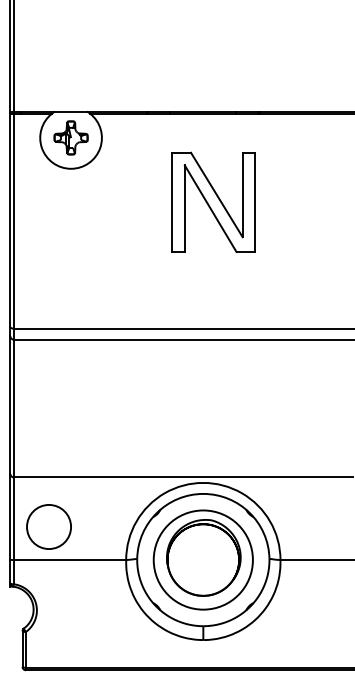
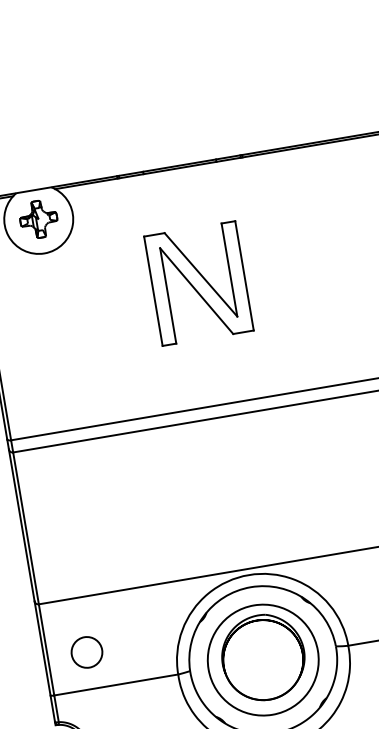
part: (213, 201) -> (198, 282), moved
circle: (48, 526) -> (86, 651), size x0.62

